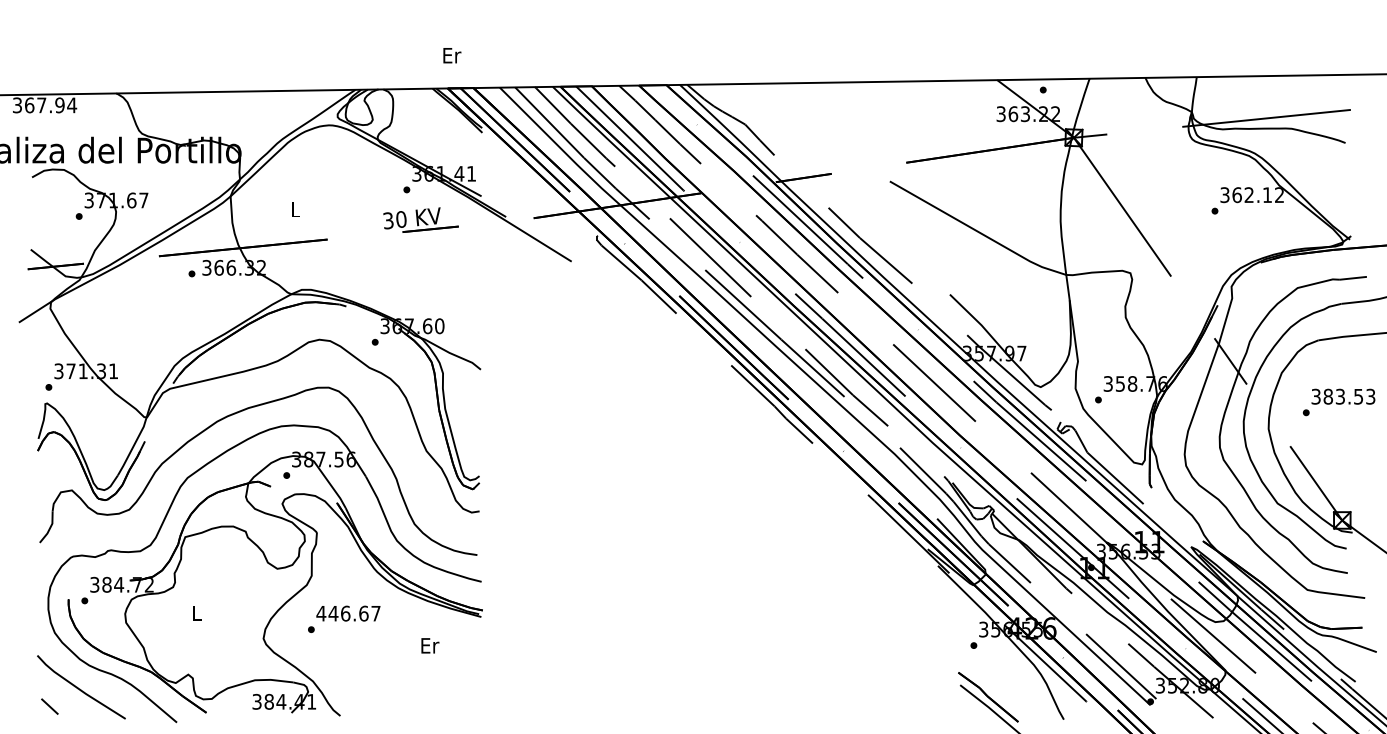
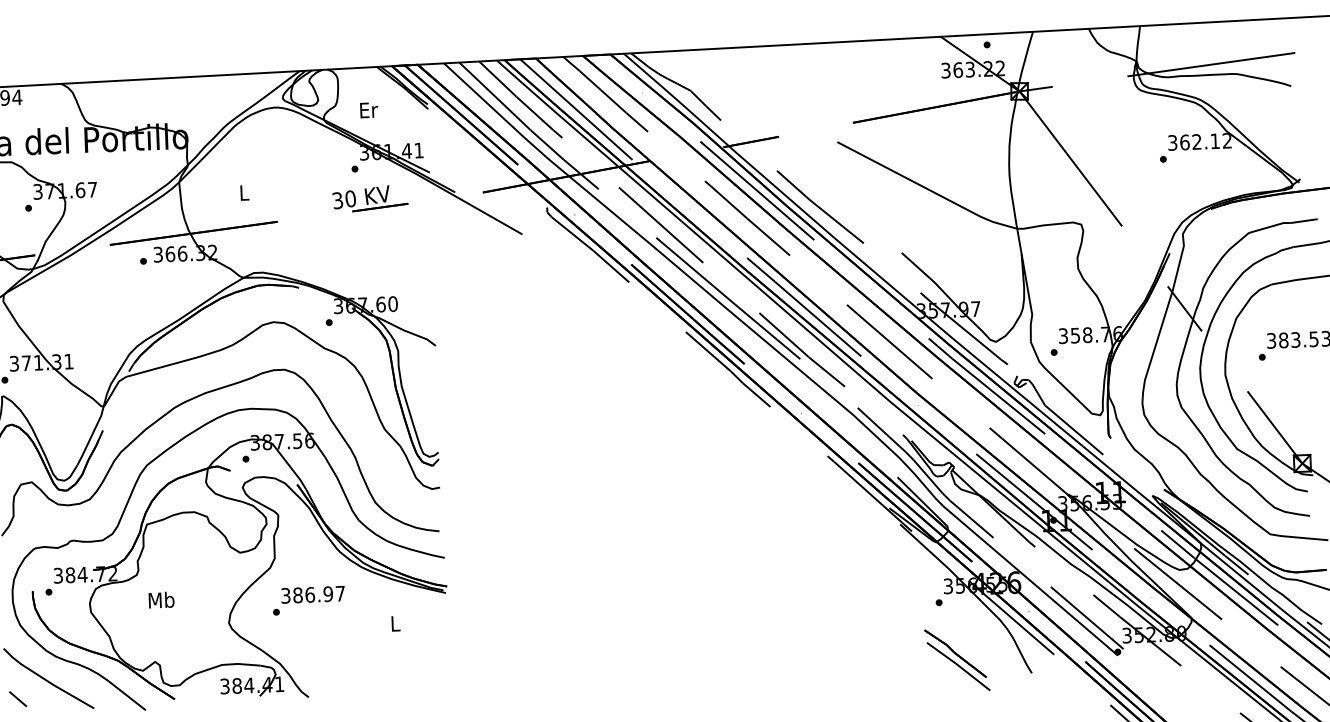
text: (452, 55) -> (369, 110), moved
text: (196, 613) -> (161, 600), L -> Mb
text: (342, 613) -> (306, 594), 446.67 -> 386.97
text: (430, 645) -> (396, 623), Er -> L

